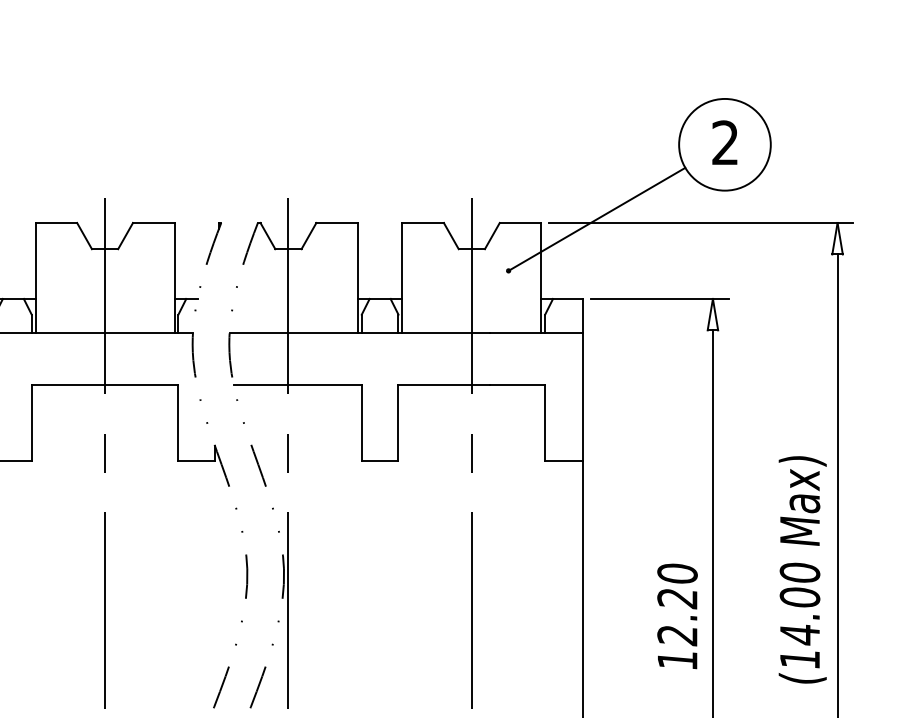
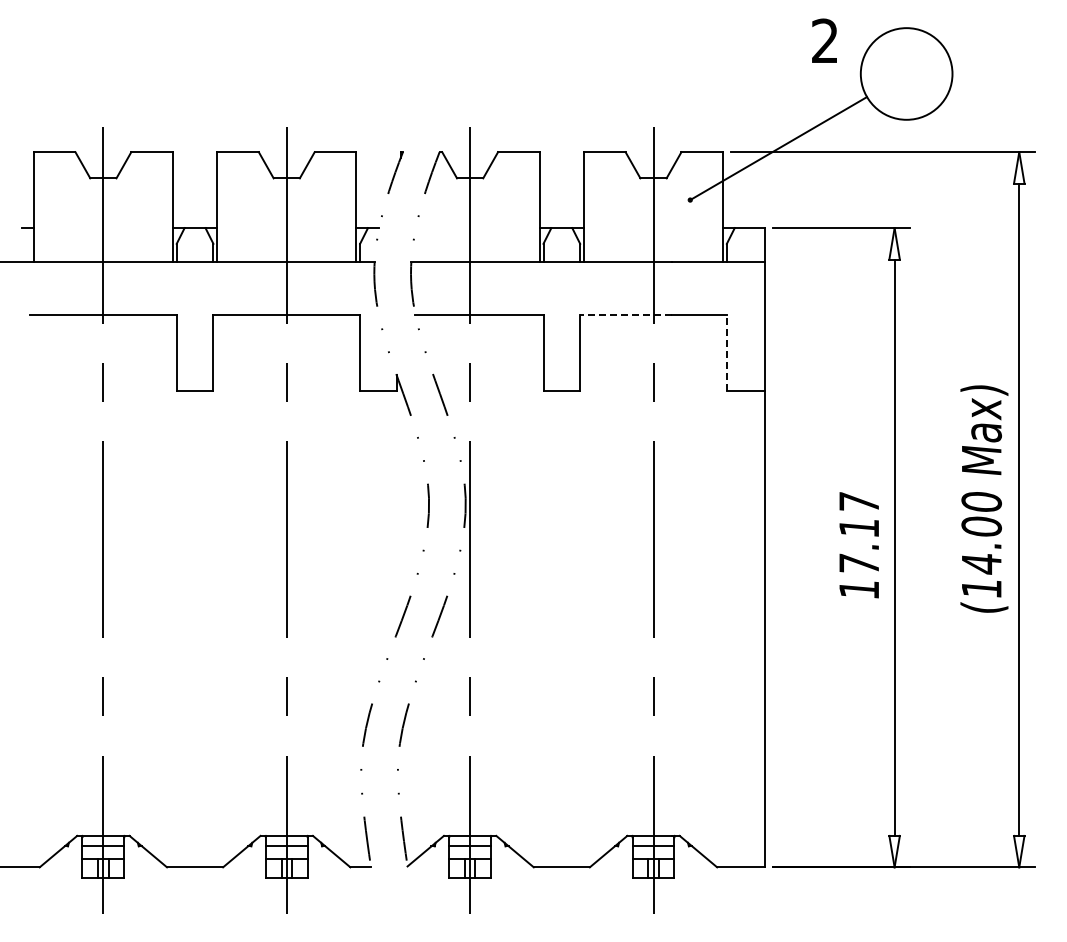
text: (724, 142) -> (824, 40), moved
line: (444, 385) -> (626, 314), solid -> dashed
line: (544, 423) -> (726, 352), solid -> dashed
text: (677, 604) -> (859, 533), 12.20 -> 17.17

